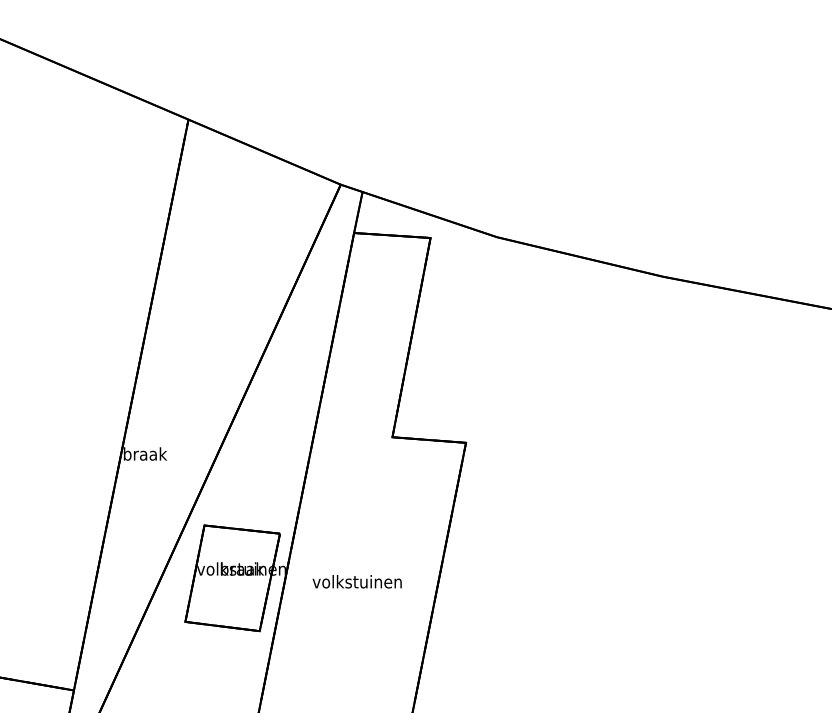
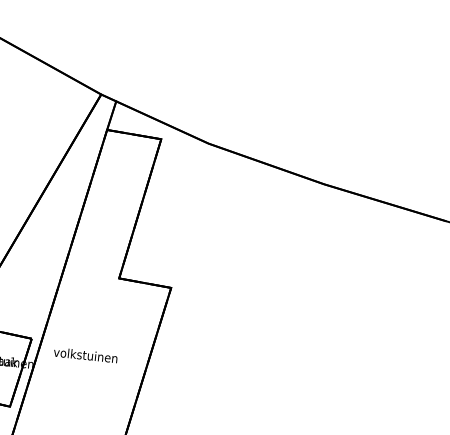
text: (356, 581) -> (85, 355), moved

